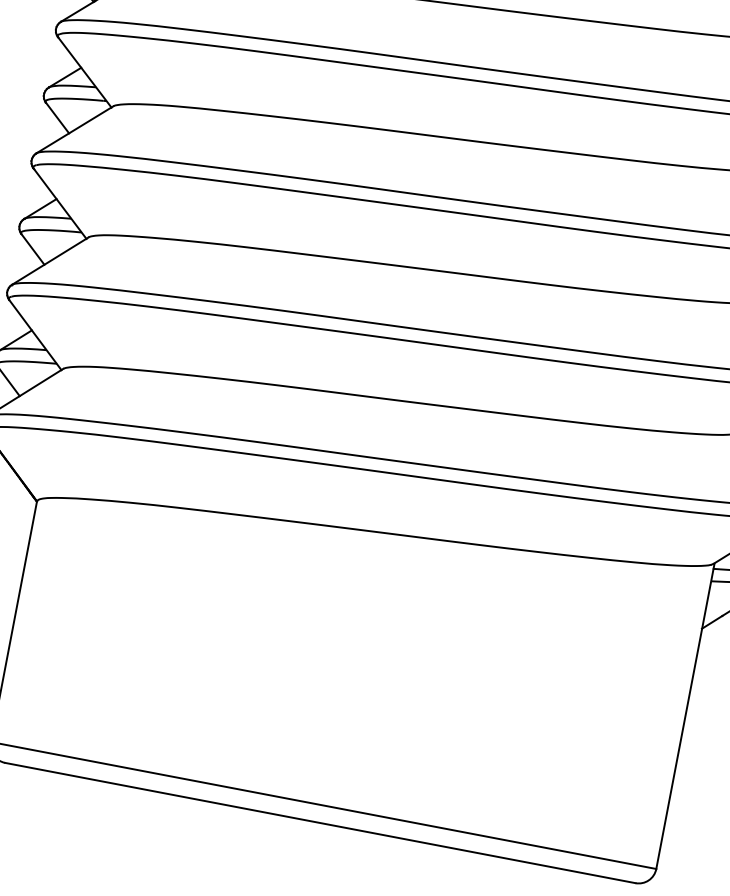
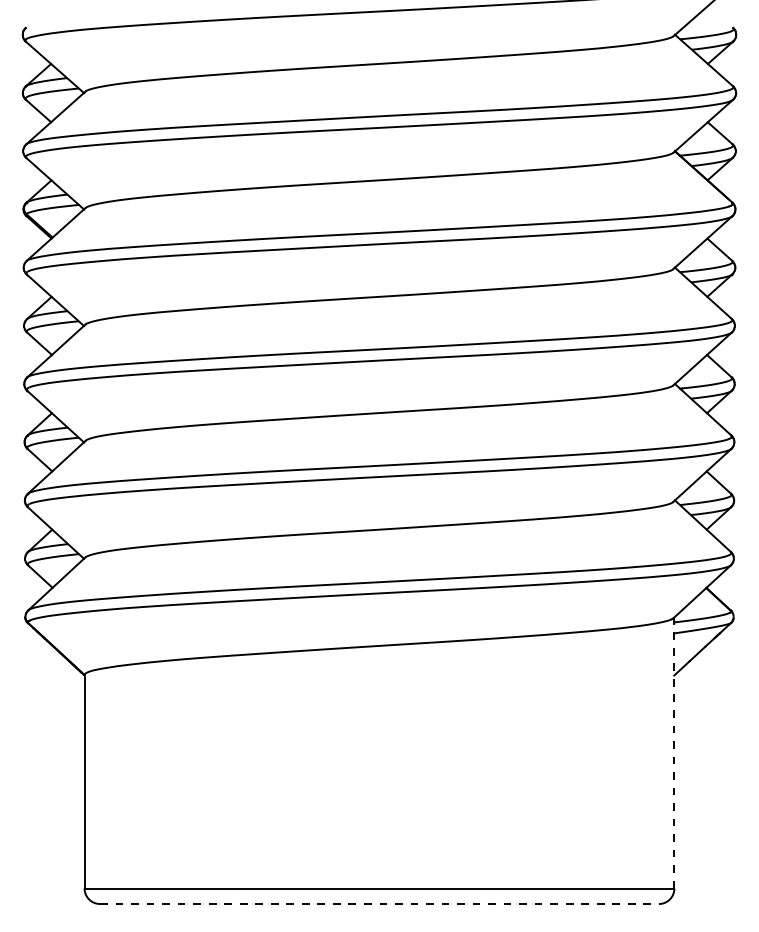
line: (685, 715) -> (674, 752), solid -> dashed
line: (320, 823) -> (379, 904), solid -> dashed

